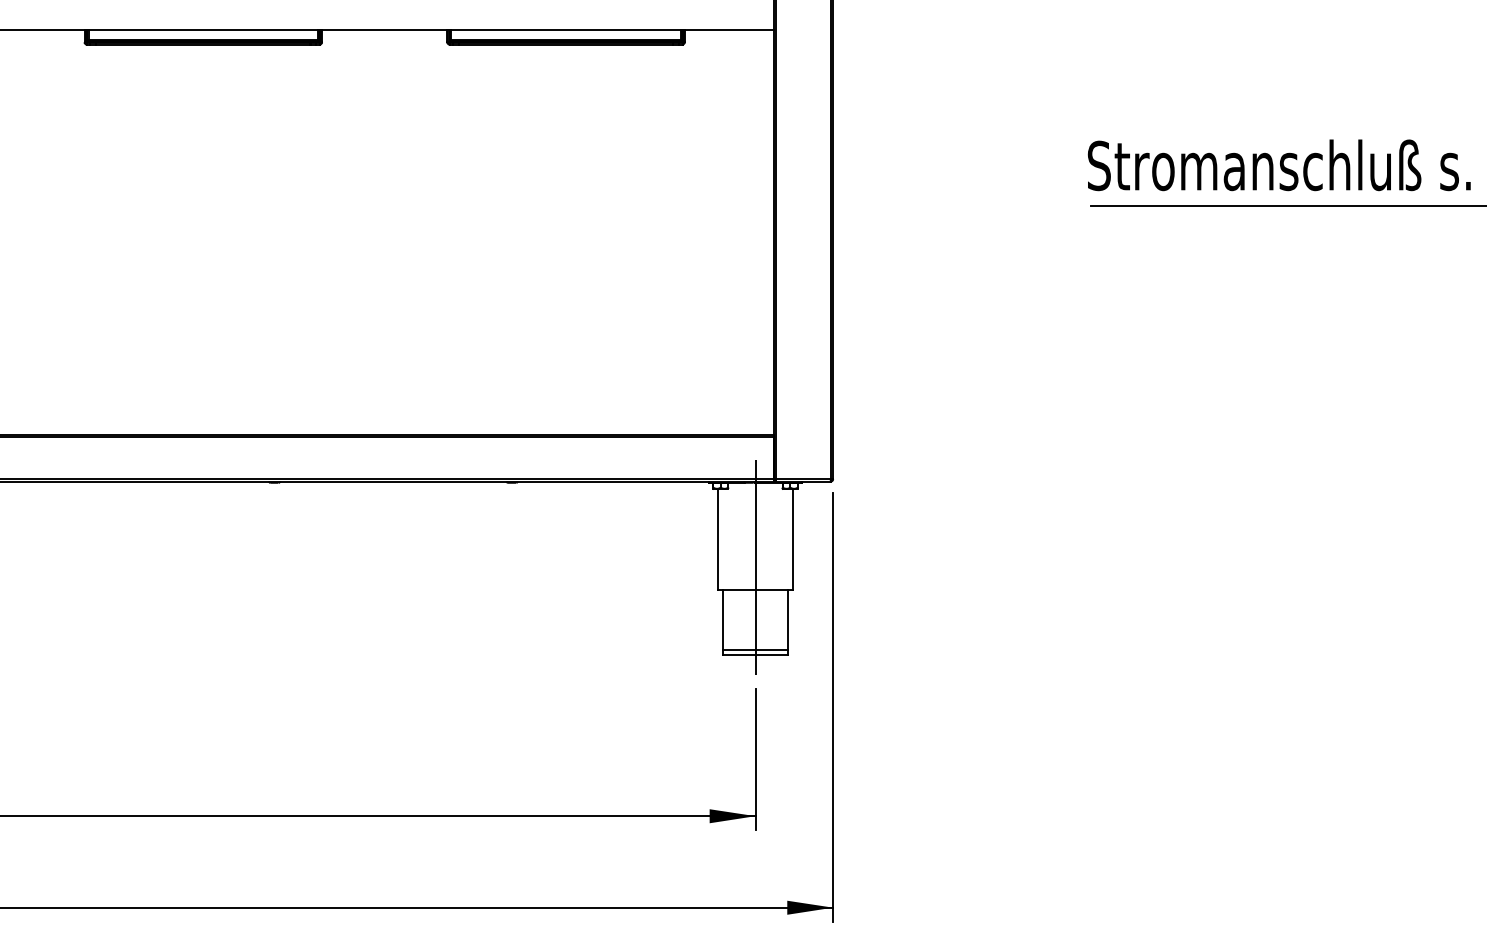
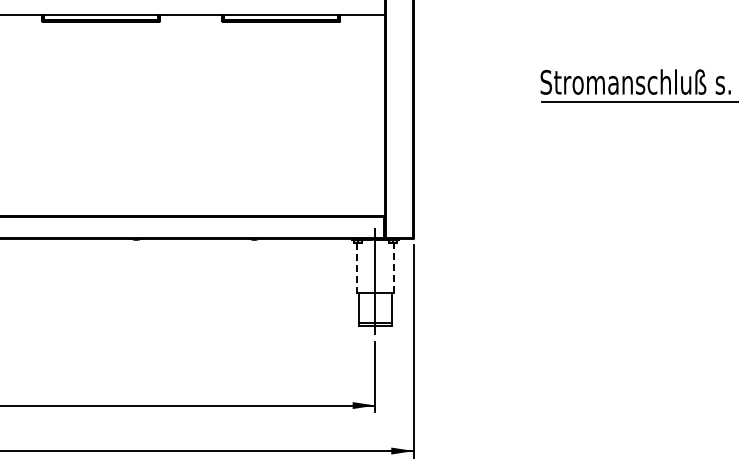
line: (791, 538) -> (393, 267), solid -> dashed
line: (719, 540) -> (357, 268), solid -> dashed

